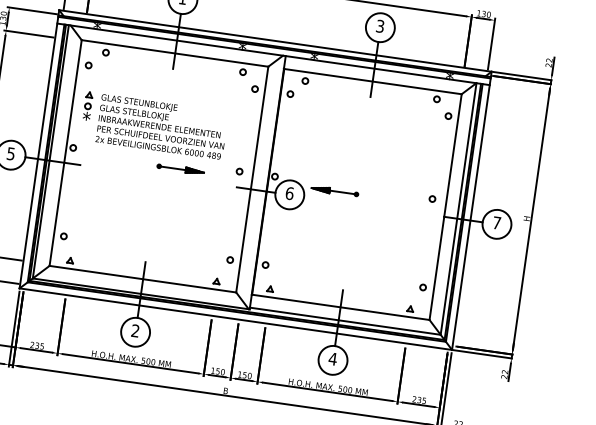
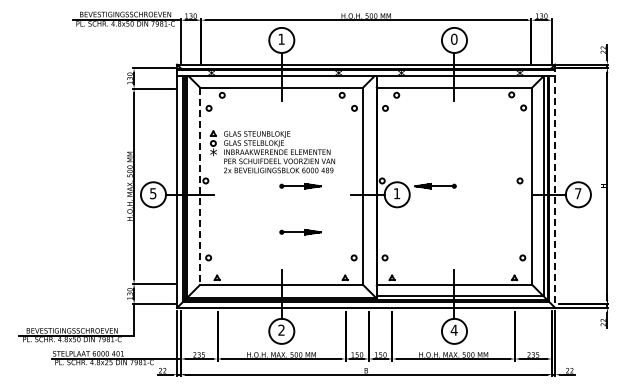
text: (380, 25) -> (454, 38), 3 -> 0
line: (65, 153) -> (199, 186), solid -> dashed
circle: (239, 171) -> (351, 180), removed
text: (289, 193) -> (396, 193), 6 -> 1
line: (472, 211) -> (555, 186), solid -> dashed
part: (173, 222) -> (300, 232), added

